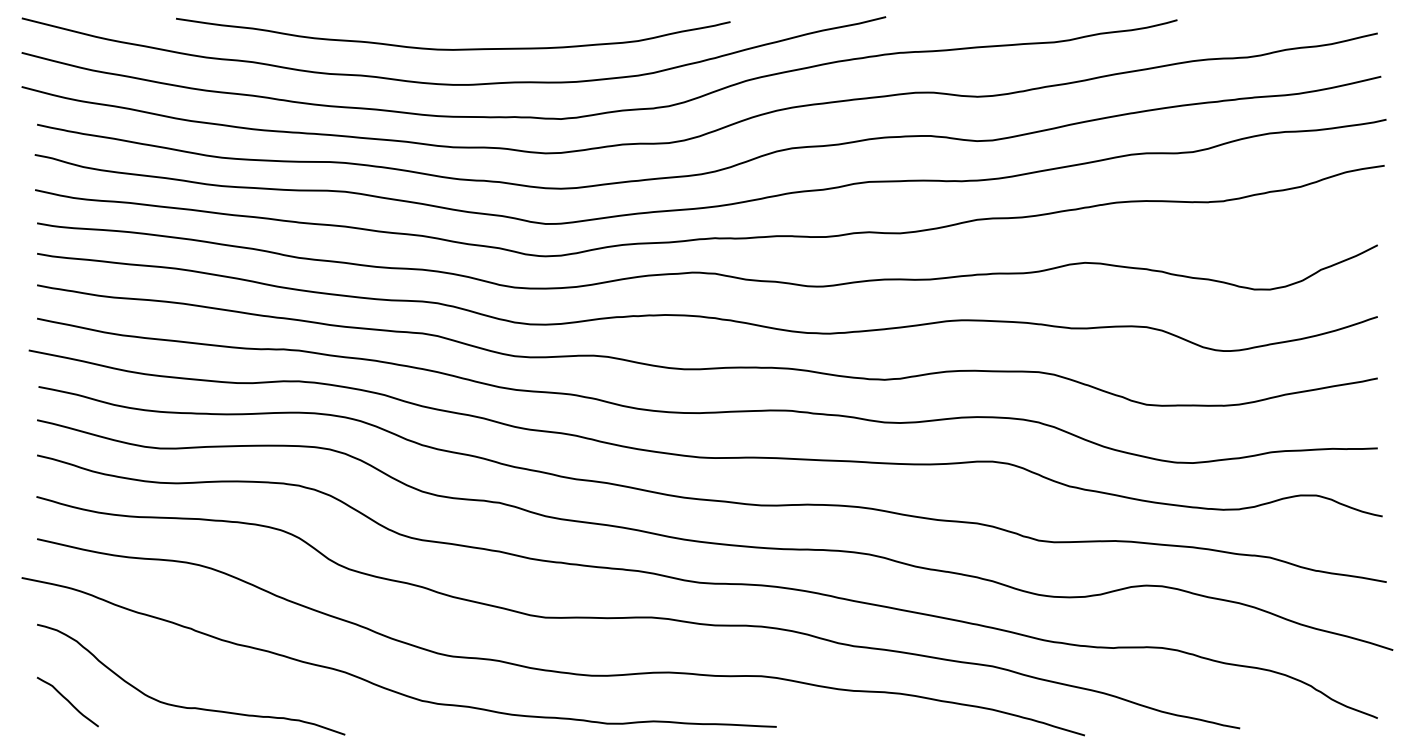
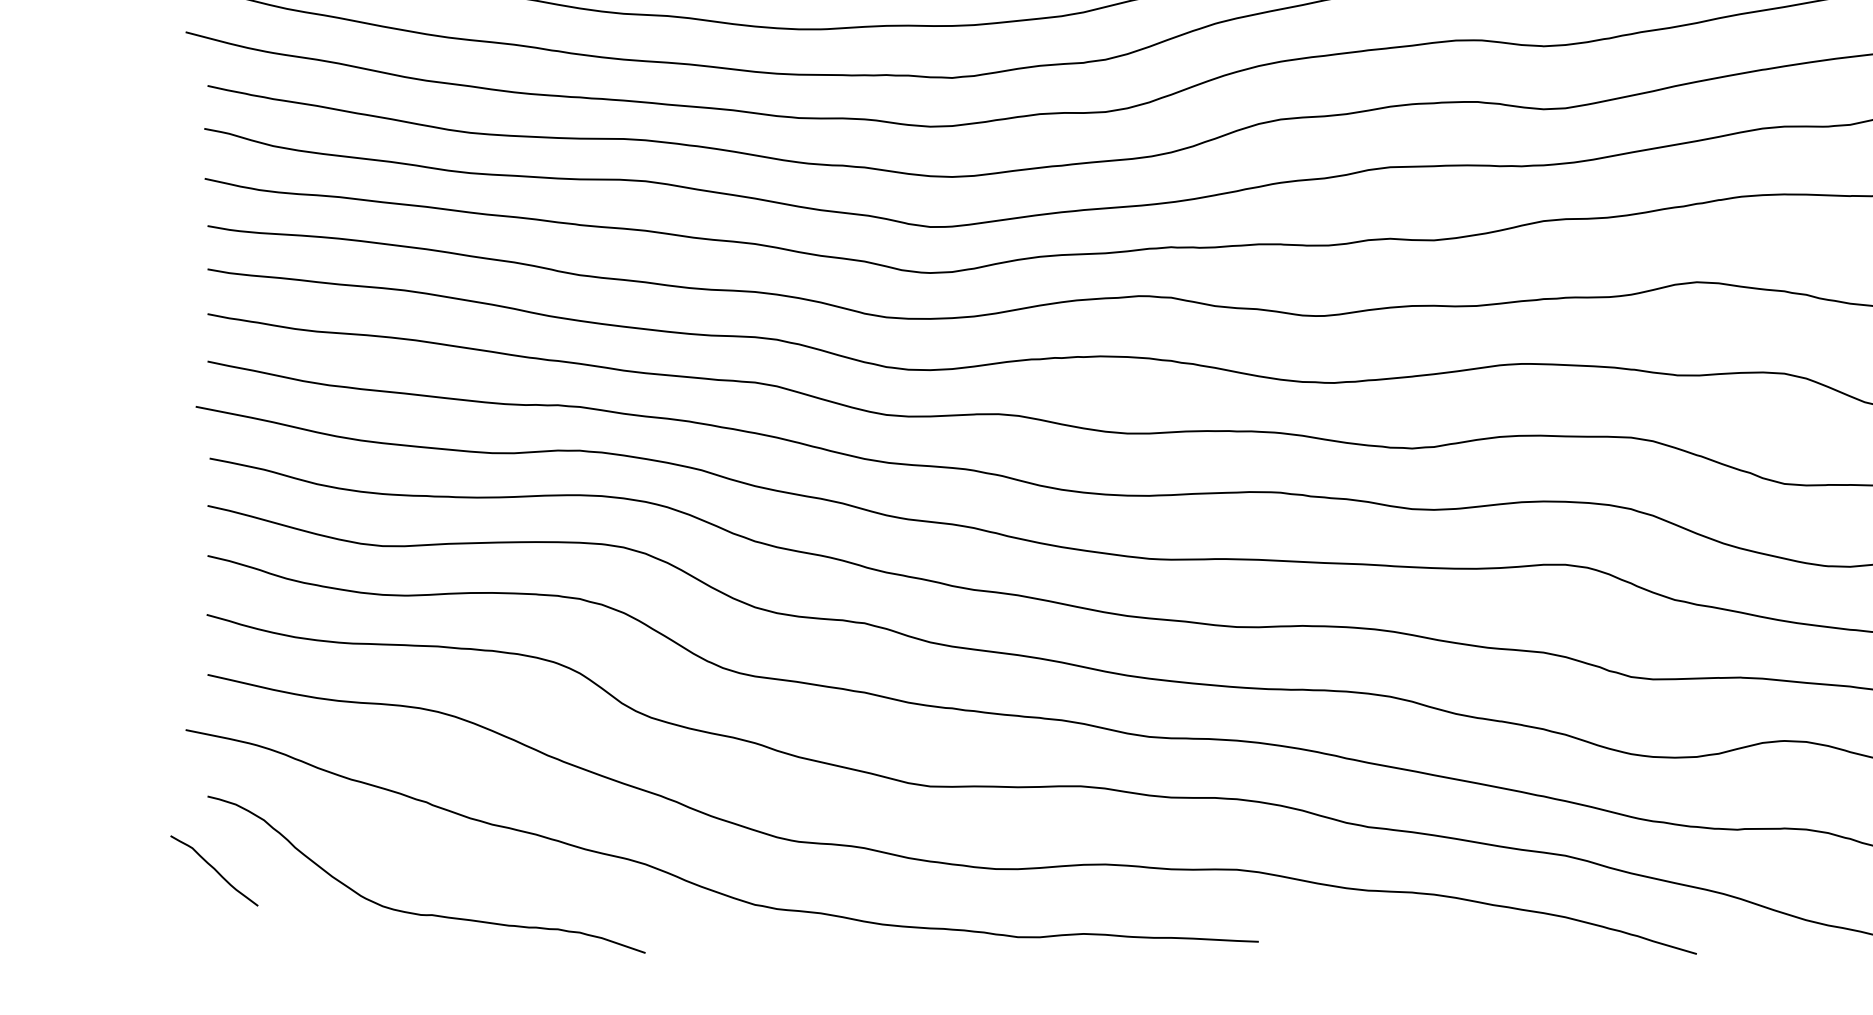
curve: (67, 701) -> (213, 870), moved

